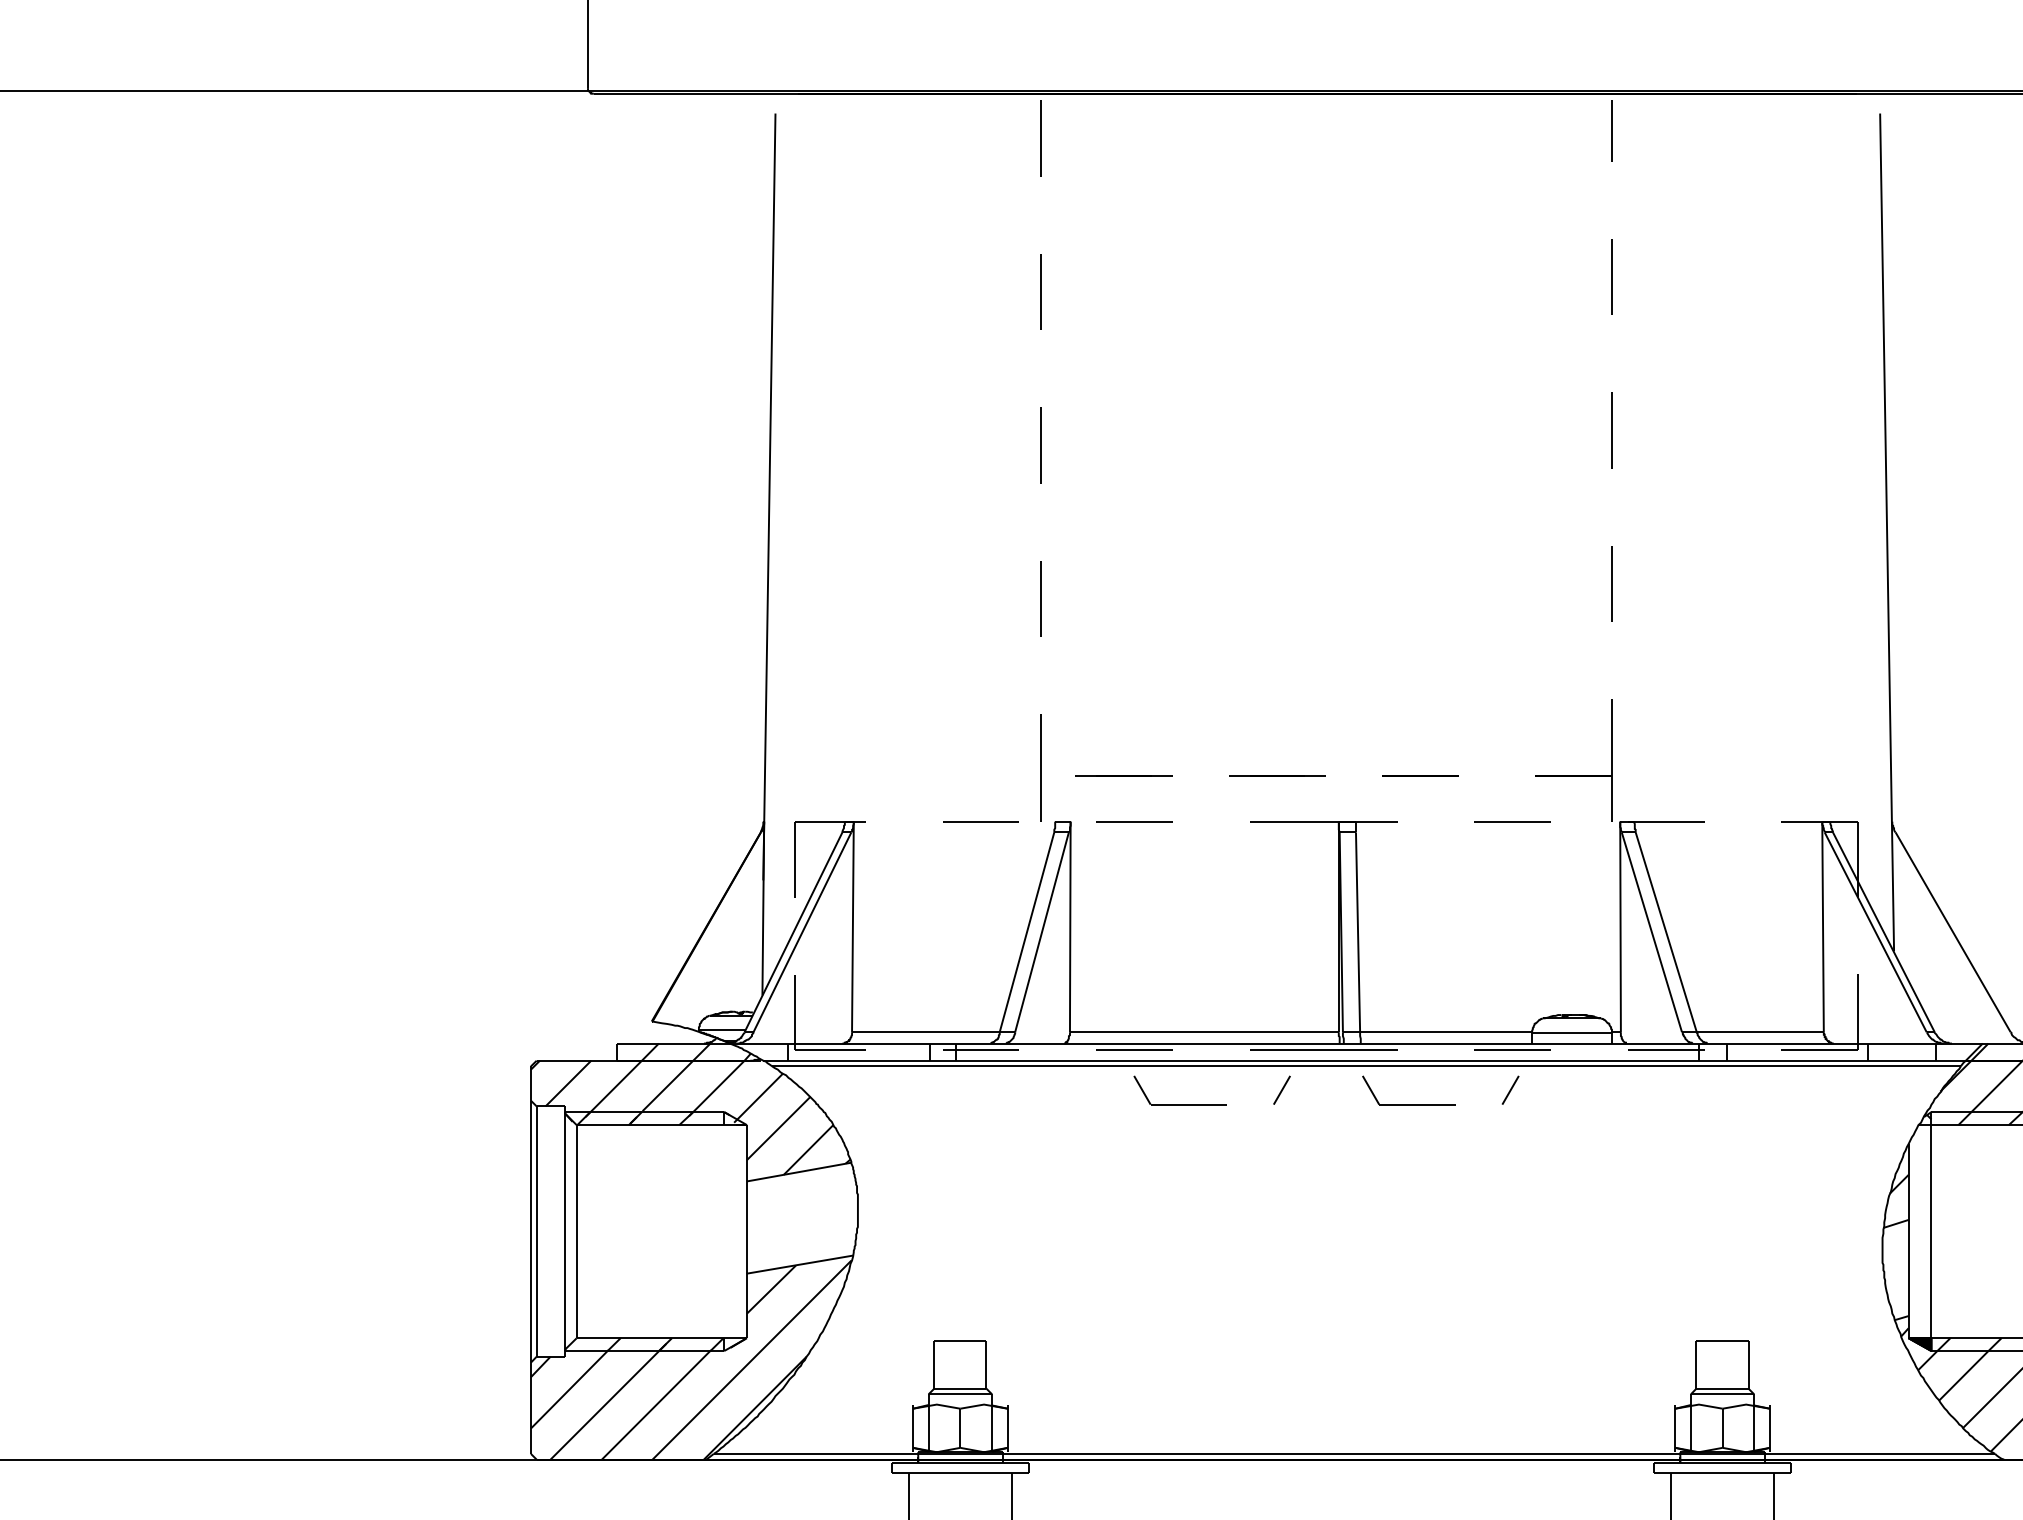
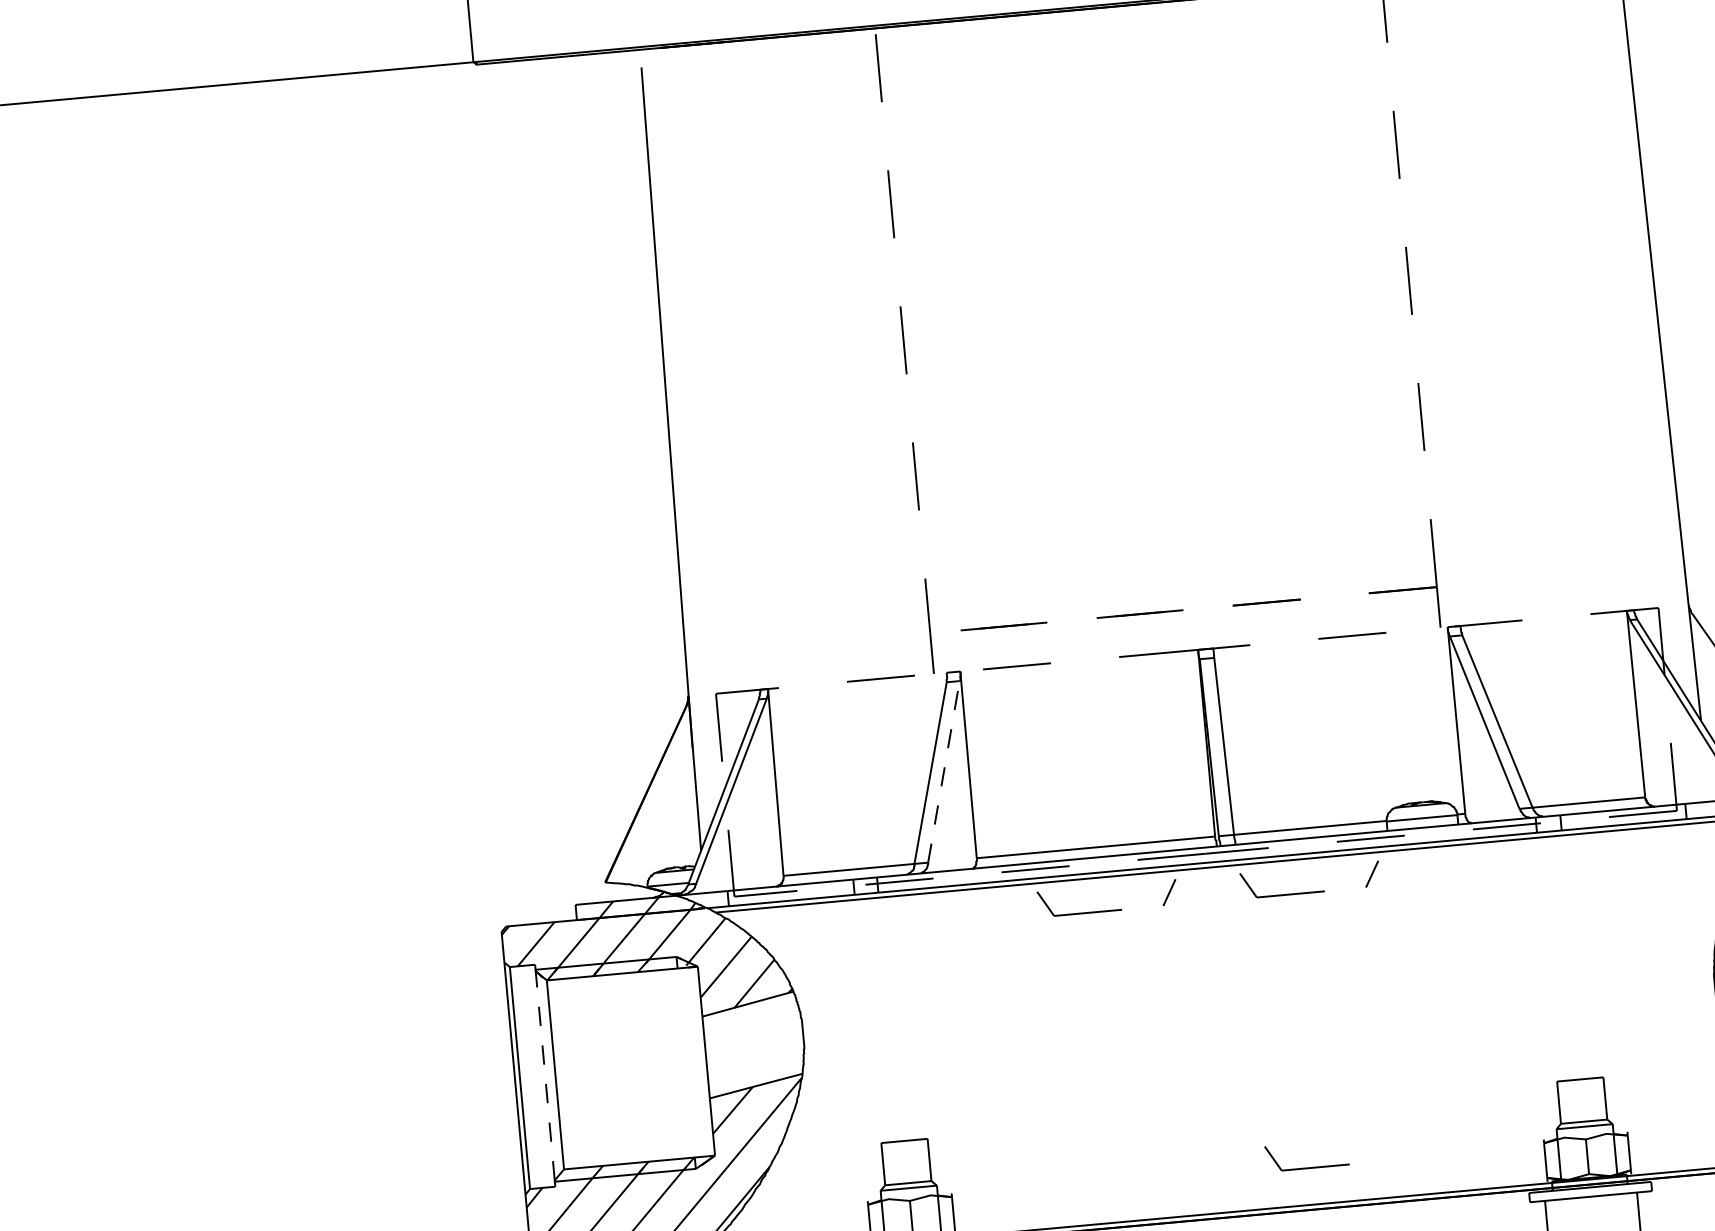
line: (1042, 931) -> (944, 771), solid -> dashed
line: (565, 1231) -> (545, 1075), solid -> dashed
part: (1408, 1412) -> (1307, 1168), added

